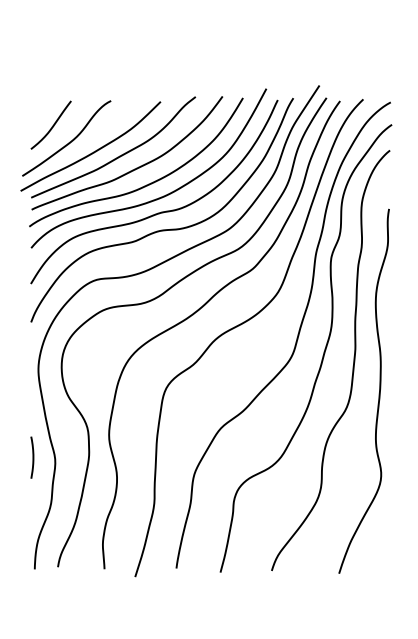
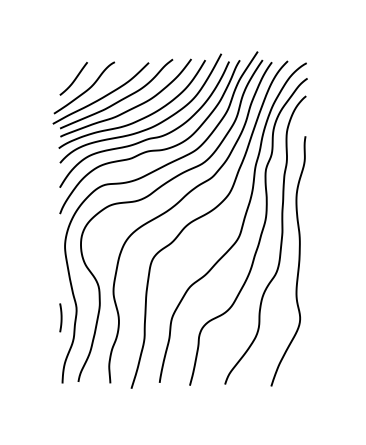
line: (31, 457) -> (60, 317), moved

